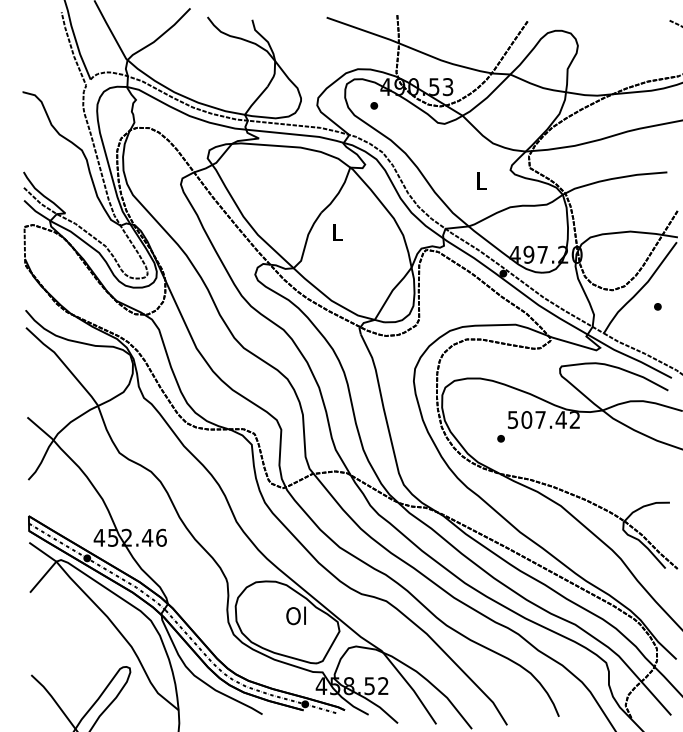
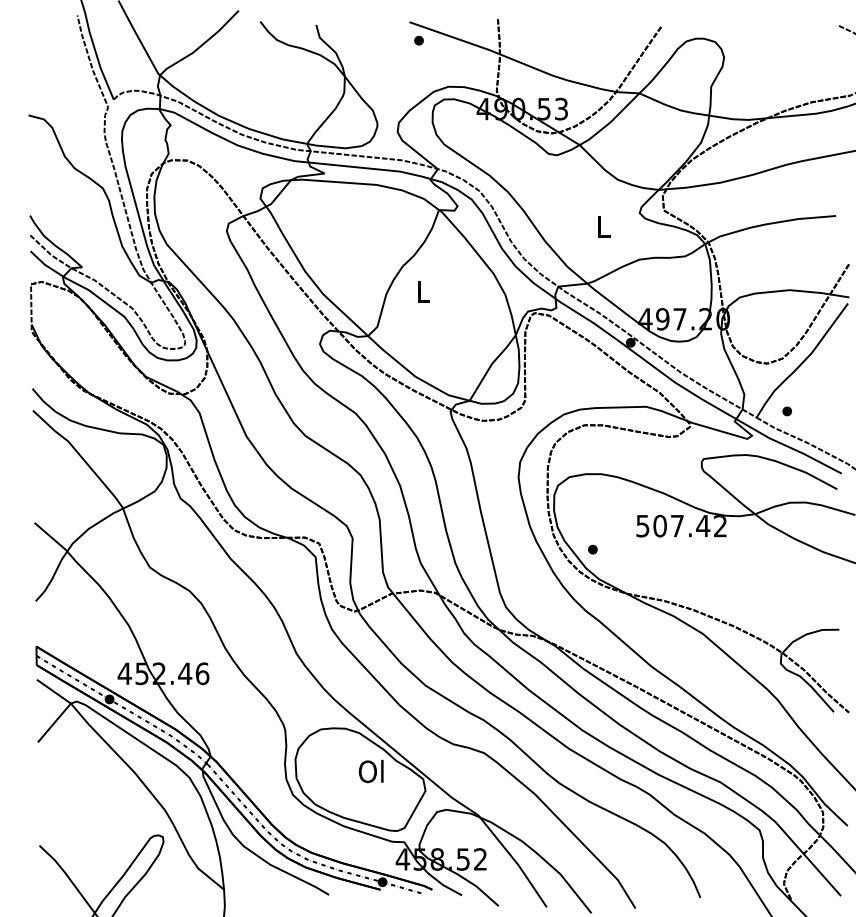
part: (373, 105) -> (418, 40), moved
part: (658, 306) -> (787, 411), moved
part: (500, 438) -> (592, 549), moved

